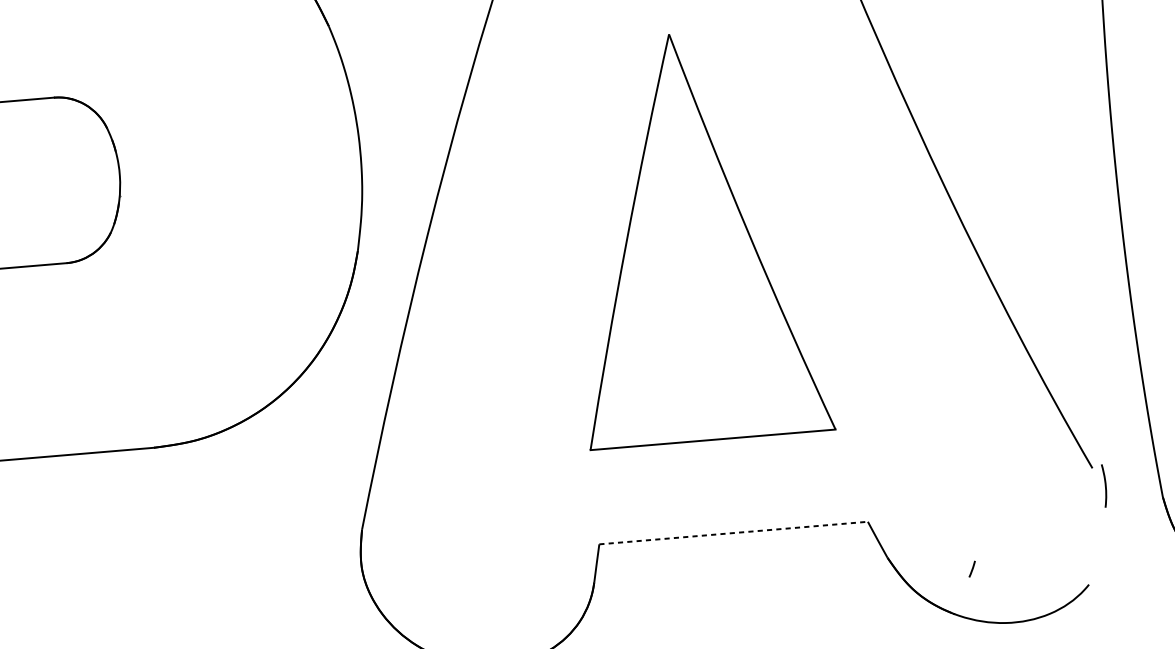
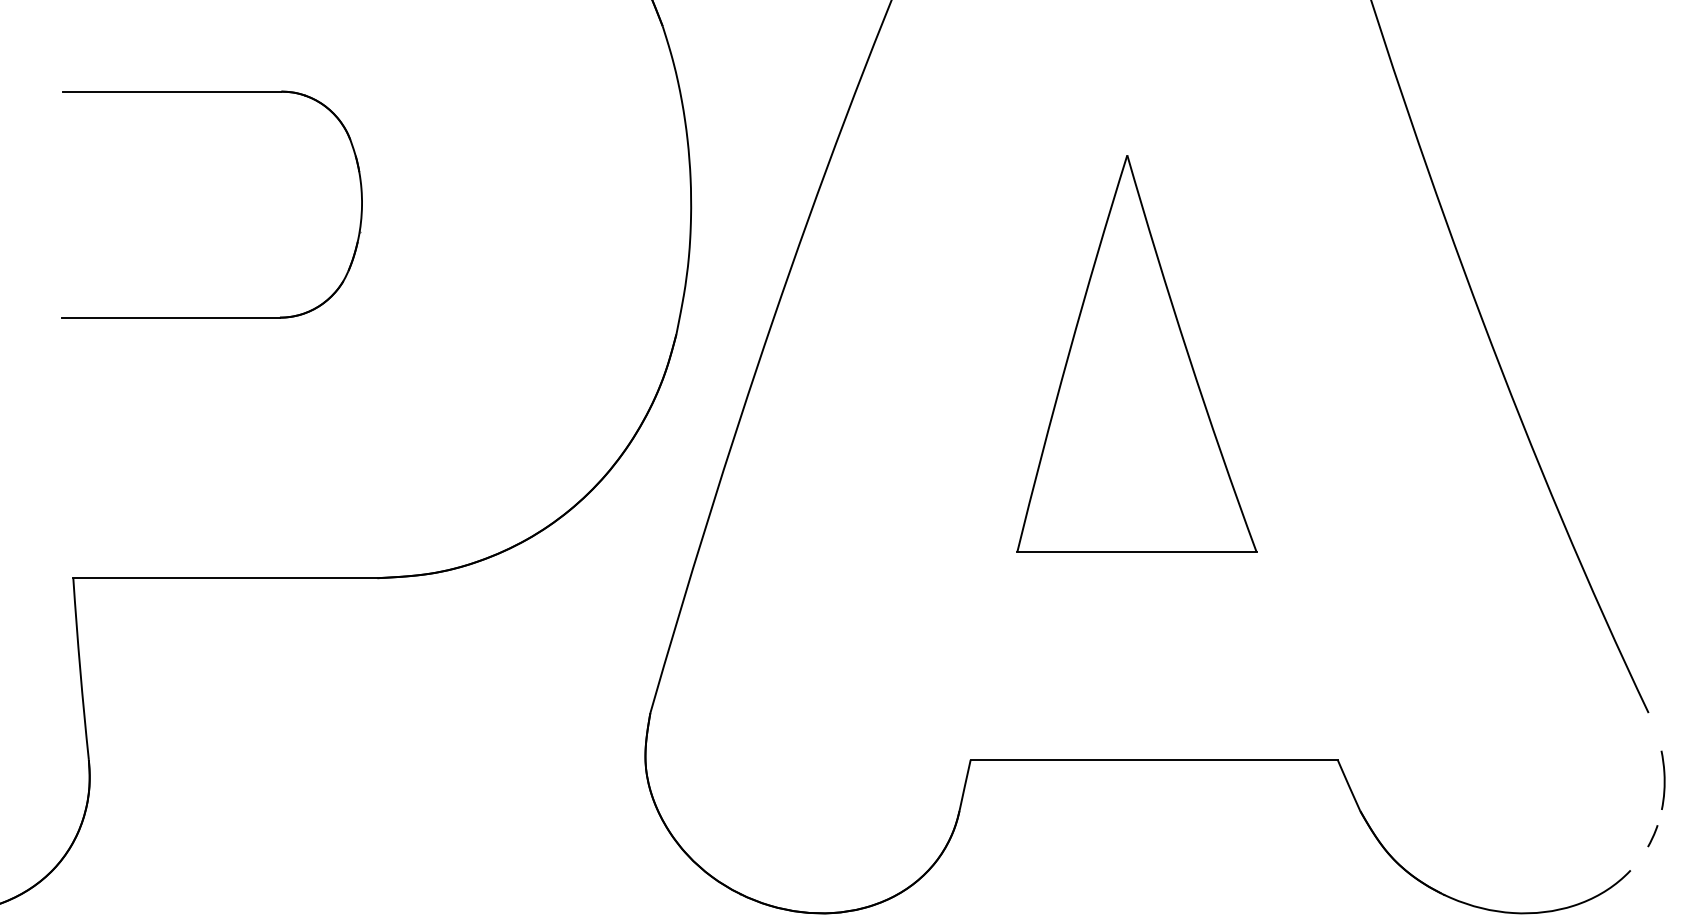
part: (695, 236) -> (1136, 353), size x0.71
curve: (1104, 485) -> (1663, 779), moved
line: (733, 532) -> (1154, 759), dashed -> solid
line: (971, 569) -> (1652, 836), moved

